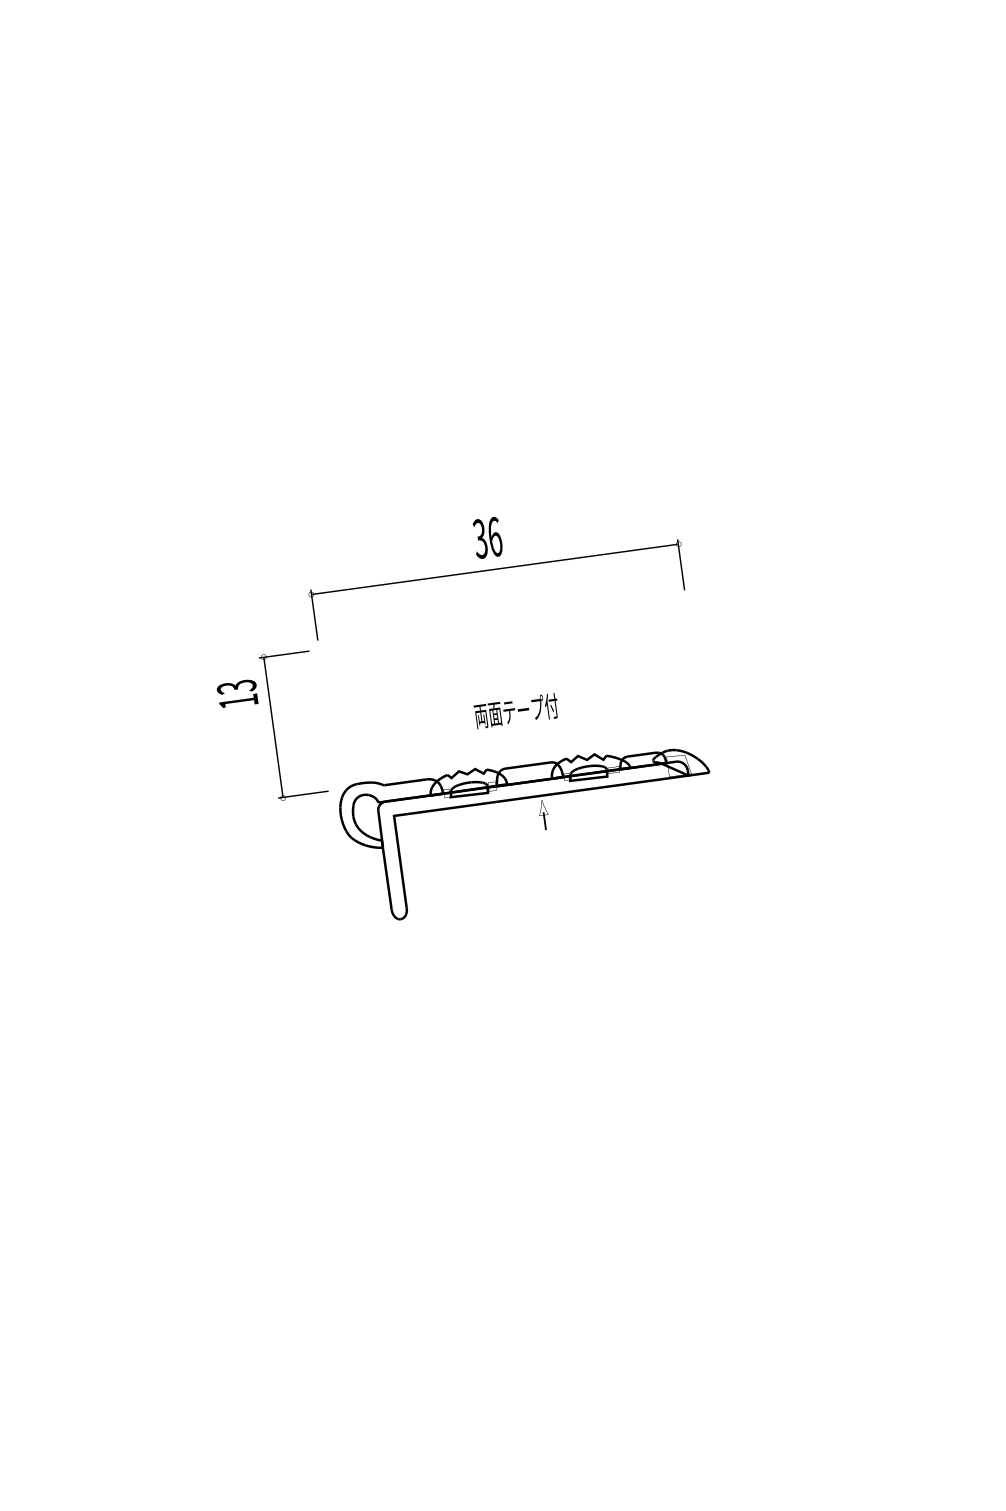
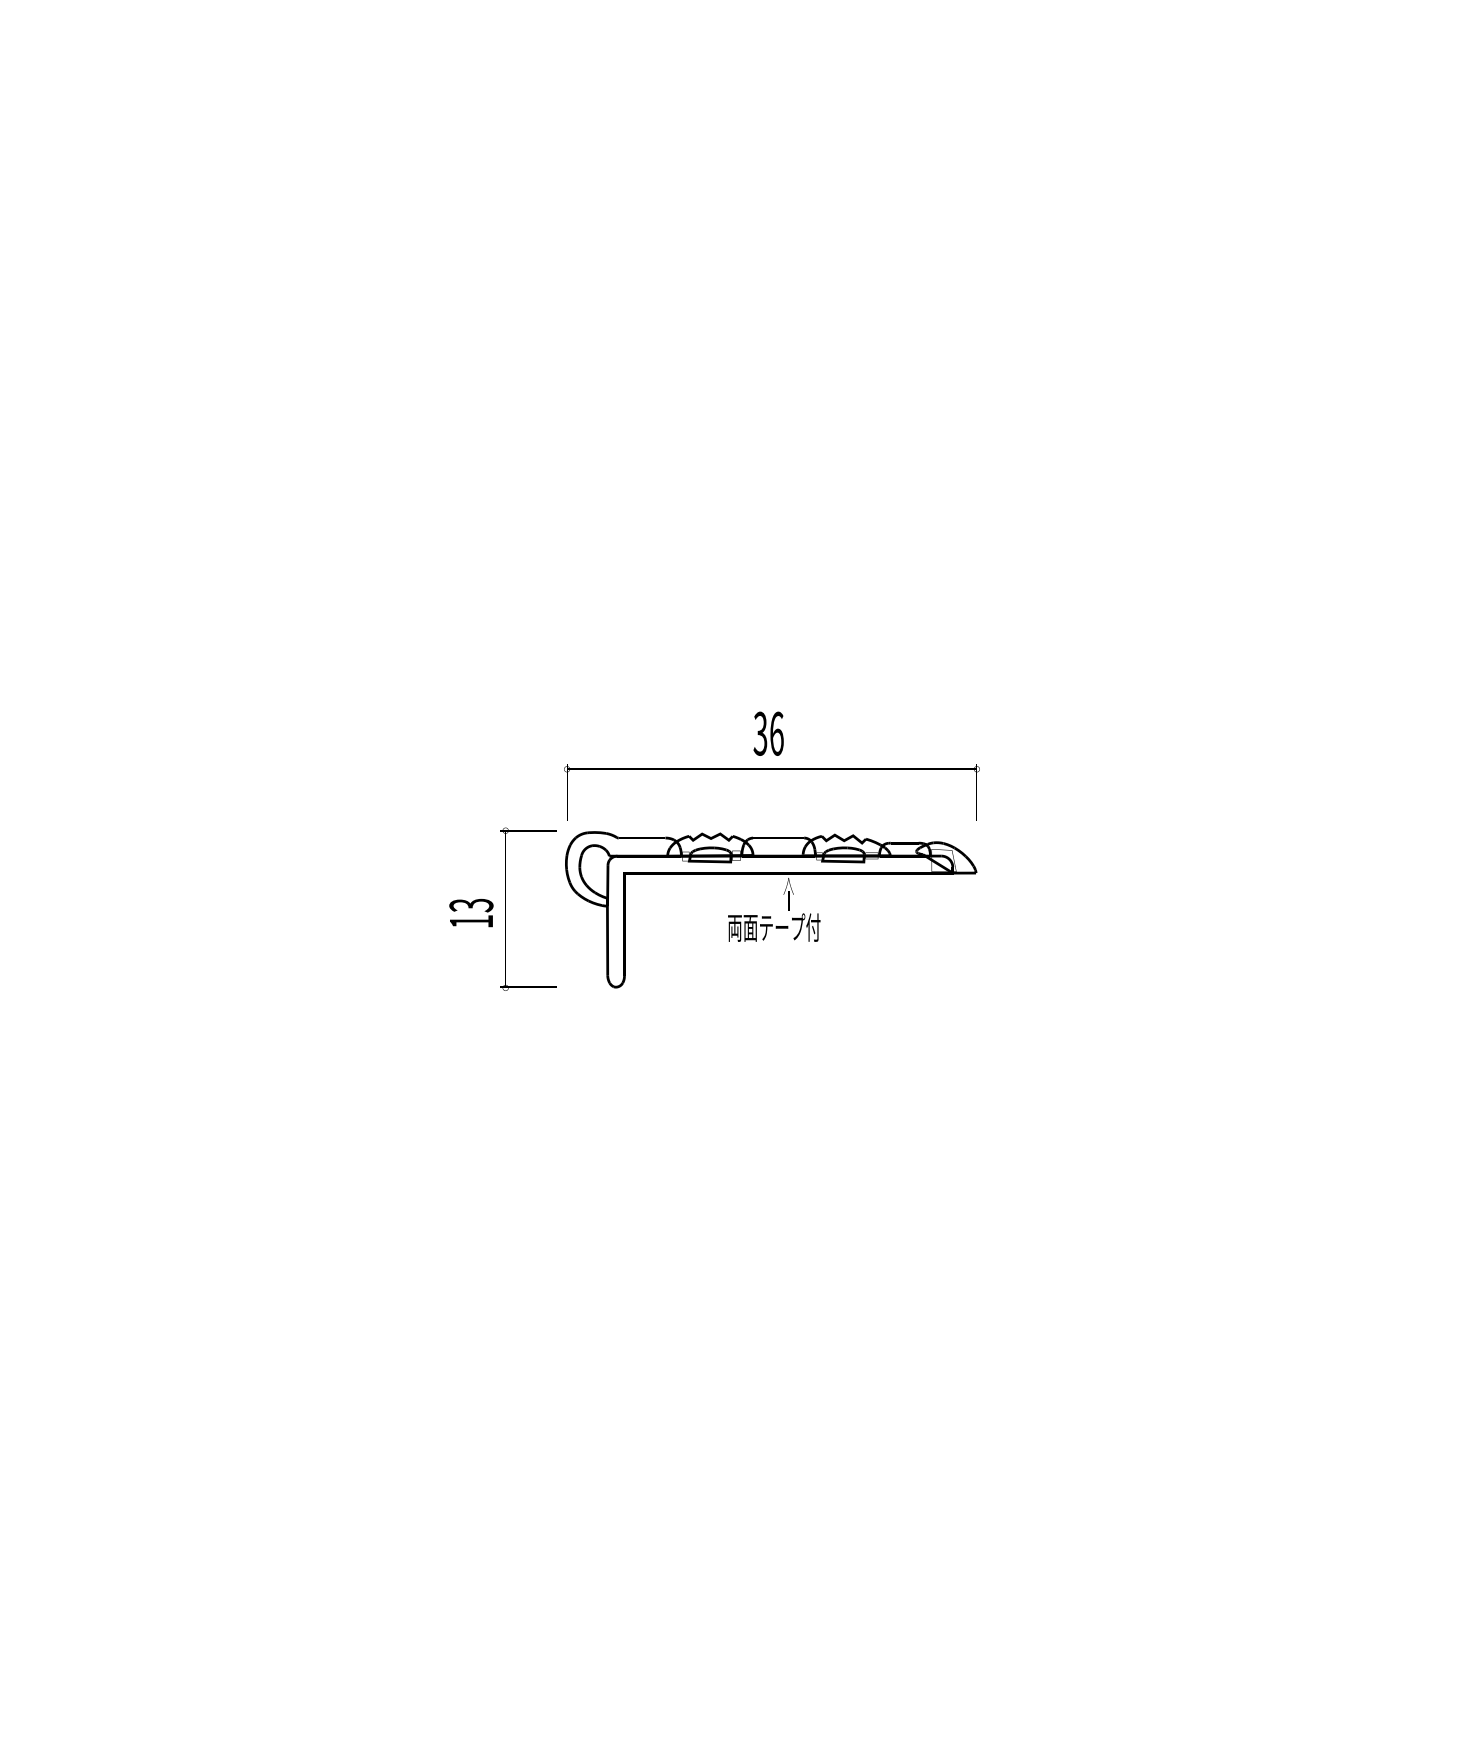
text: (237, 694) -> (471, 913), moved
part: (545, 828) -> (788, 909), moved

